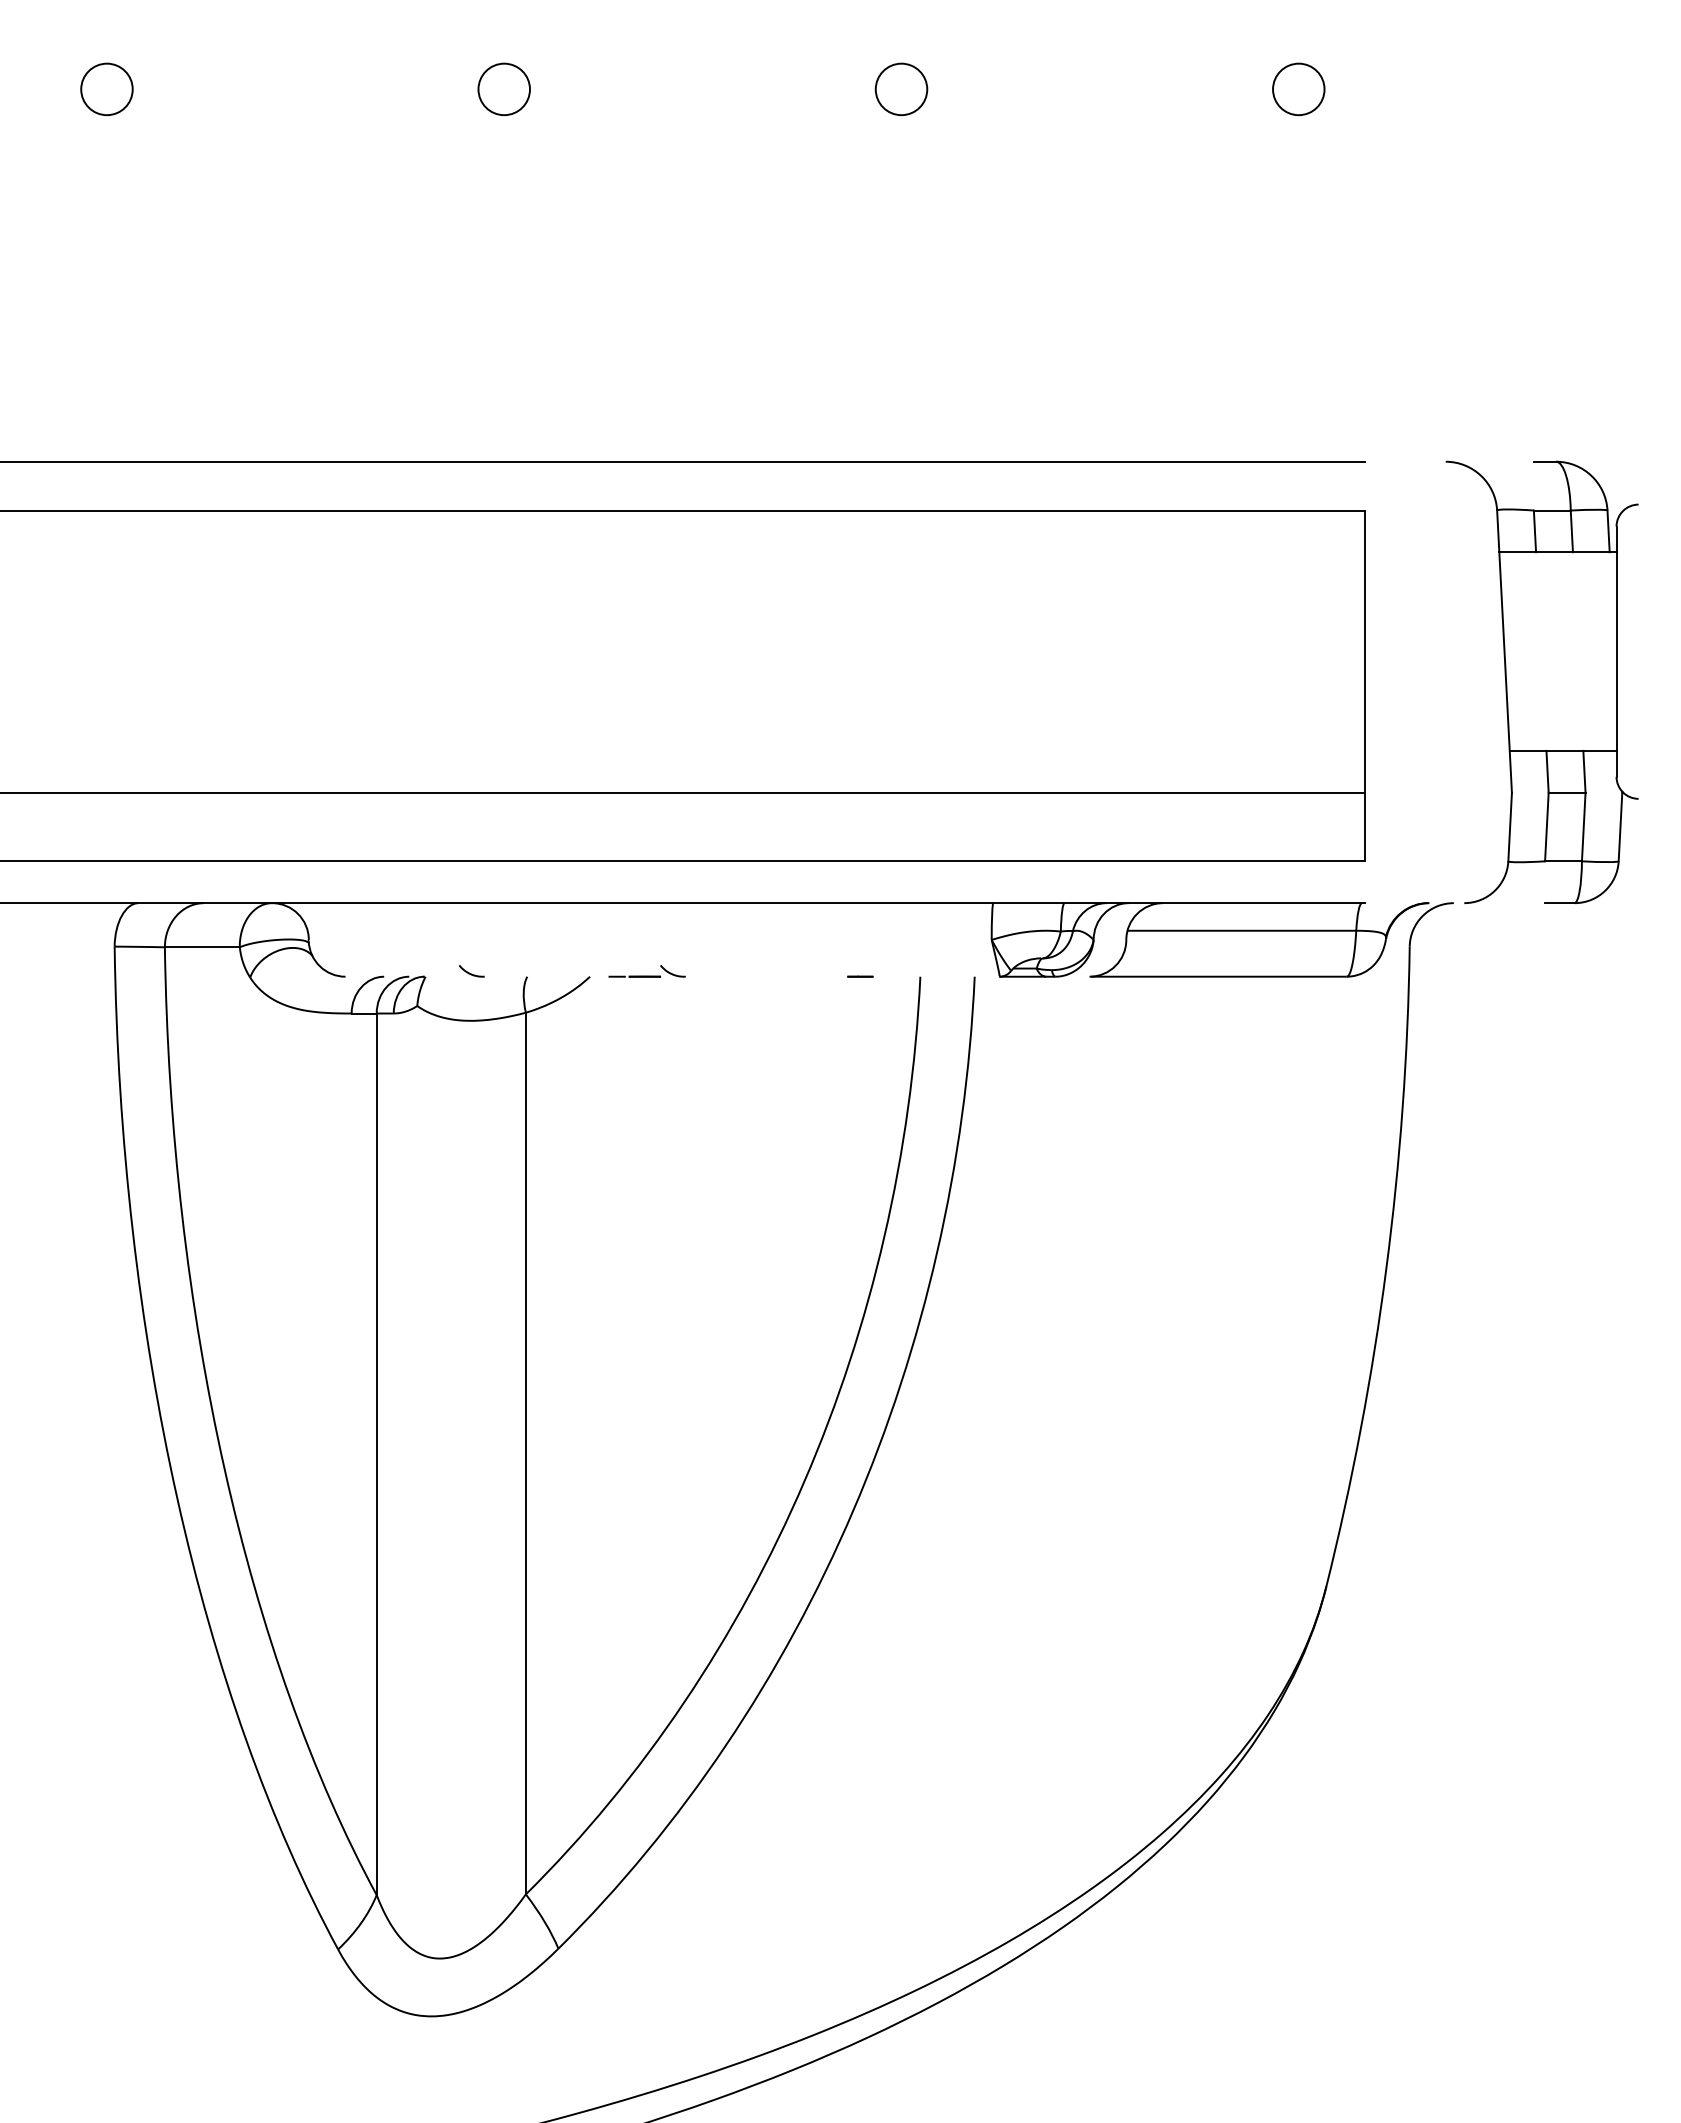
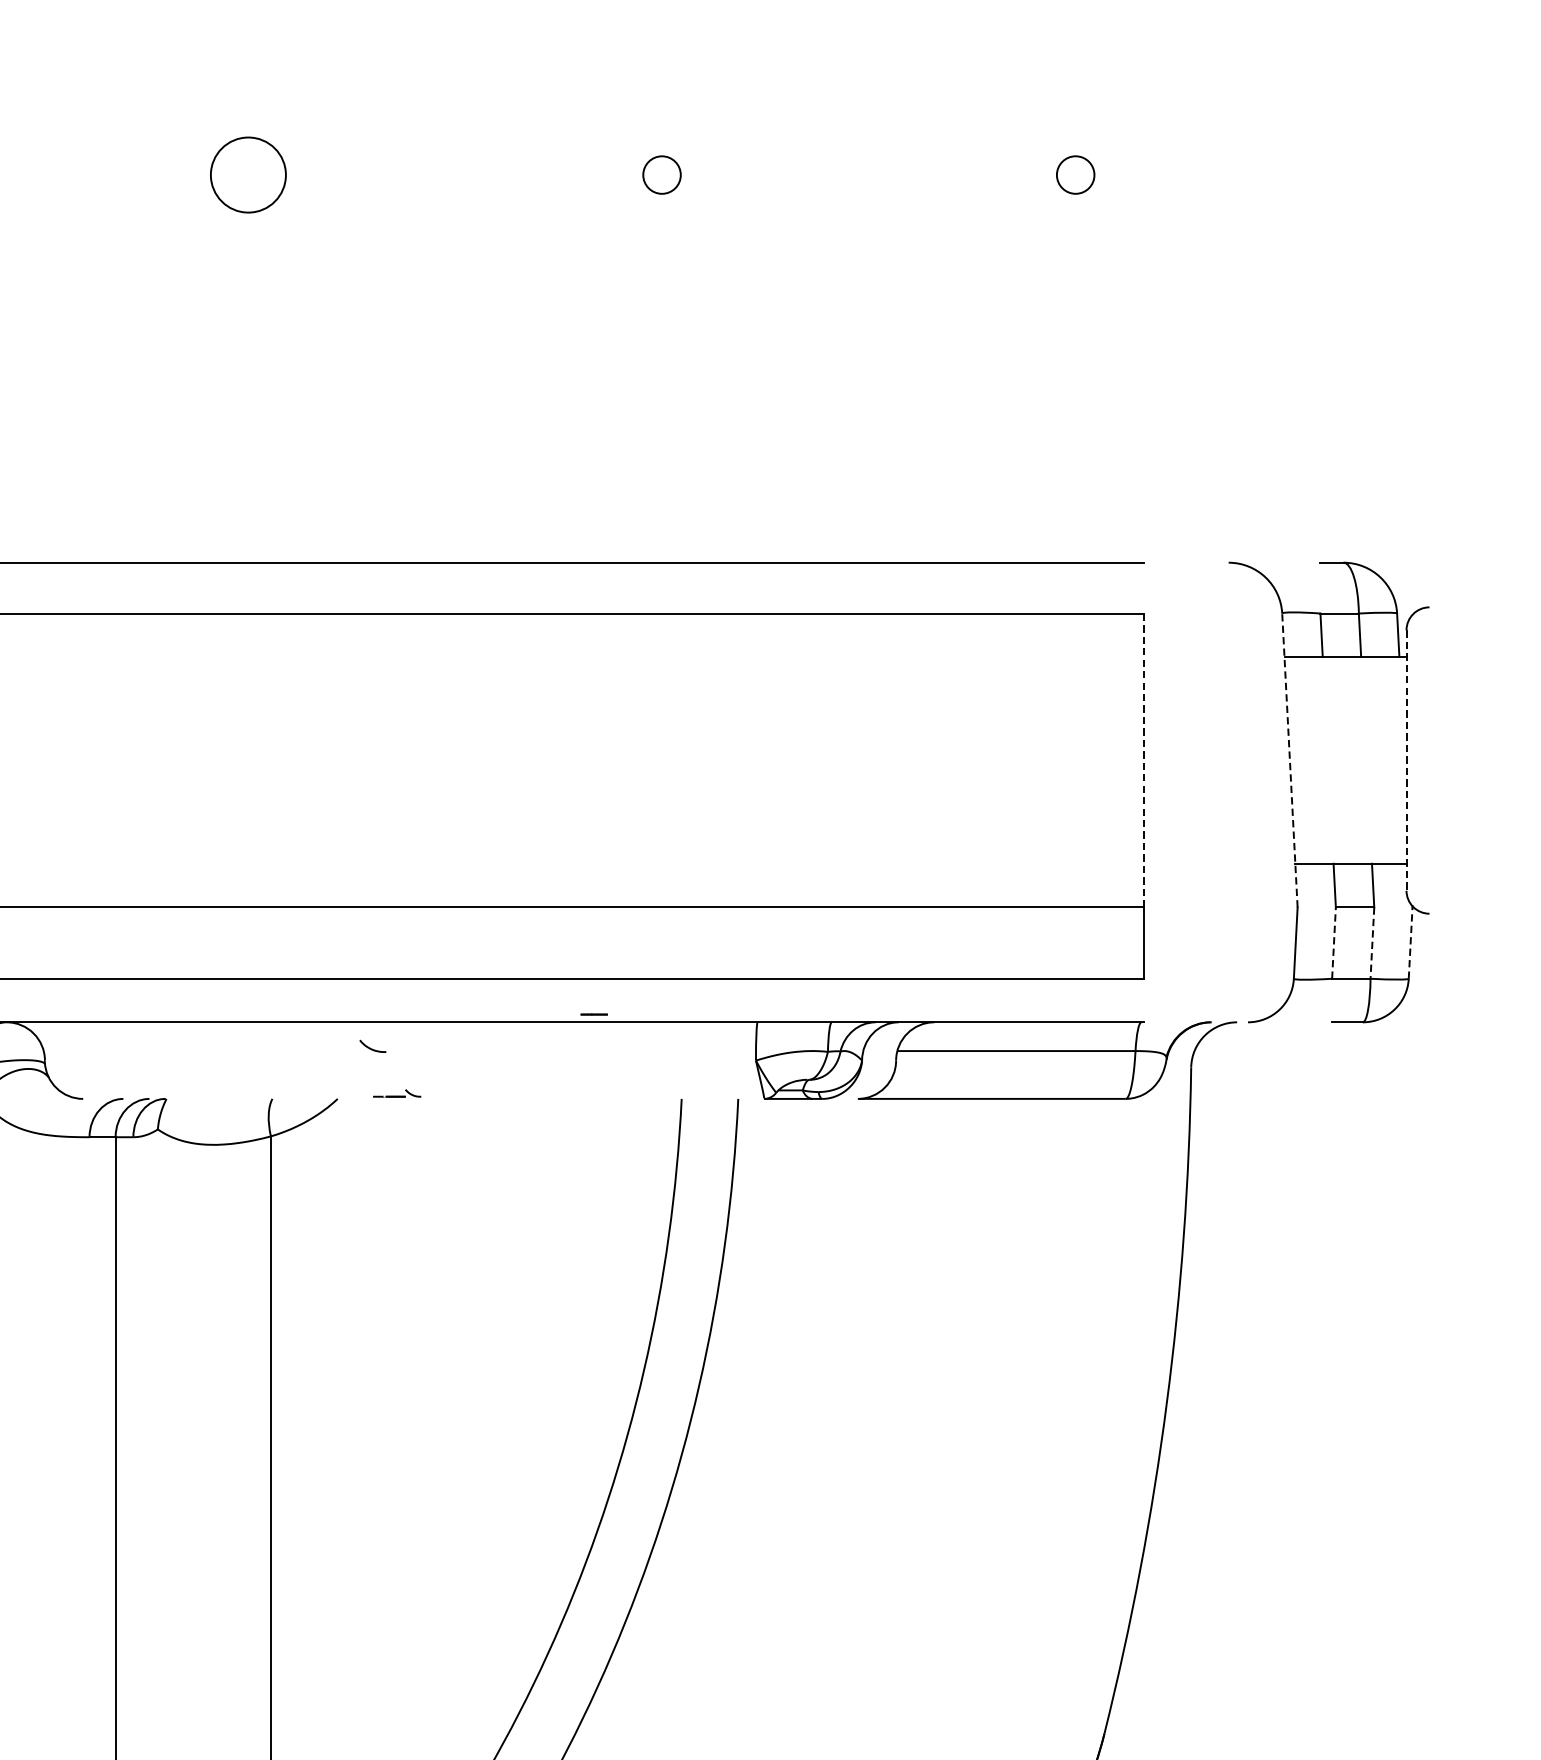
circle: (504, 89) -> (248, 175), size x1.4
circle: (901, 89) -> (662, 175), size x0.7
circle: (1298, 89) -> (1075, 175), size x0.7
line: (1364, 651) -> (1144, 760), solid -> dashed
line: (1504, 651) -> (1289, 760), solid -> dashed
line: (1616, 652) -> (1406, 761), solid -> dashed
line: (1546, 826) -> (1333, 942), solid -> dashed
line: (1620, 826) -> (1410, 942), solid -> dashed
line: (1583, 827) -> (1372, 943), solid -> dashed
part: (646, 971) -> (396, 1093), size x0.6
curve: (471, 973) -> (372, 1048), moved
line: (860, 976) -> (594, 1014), moved

